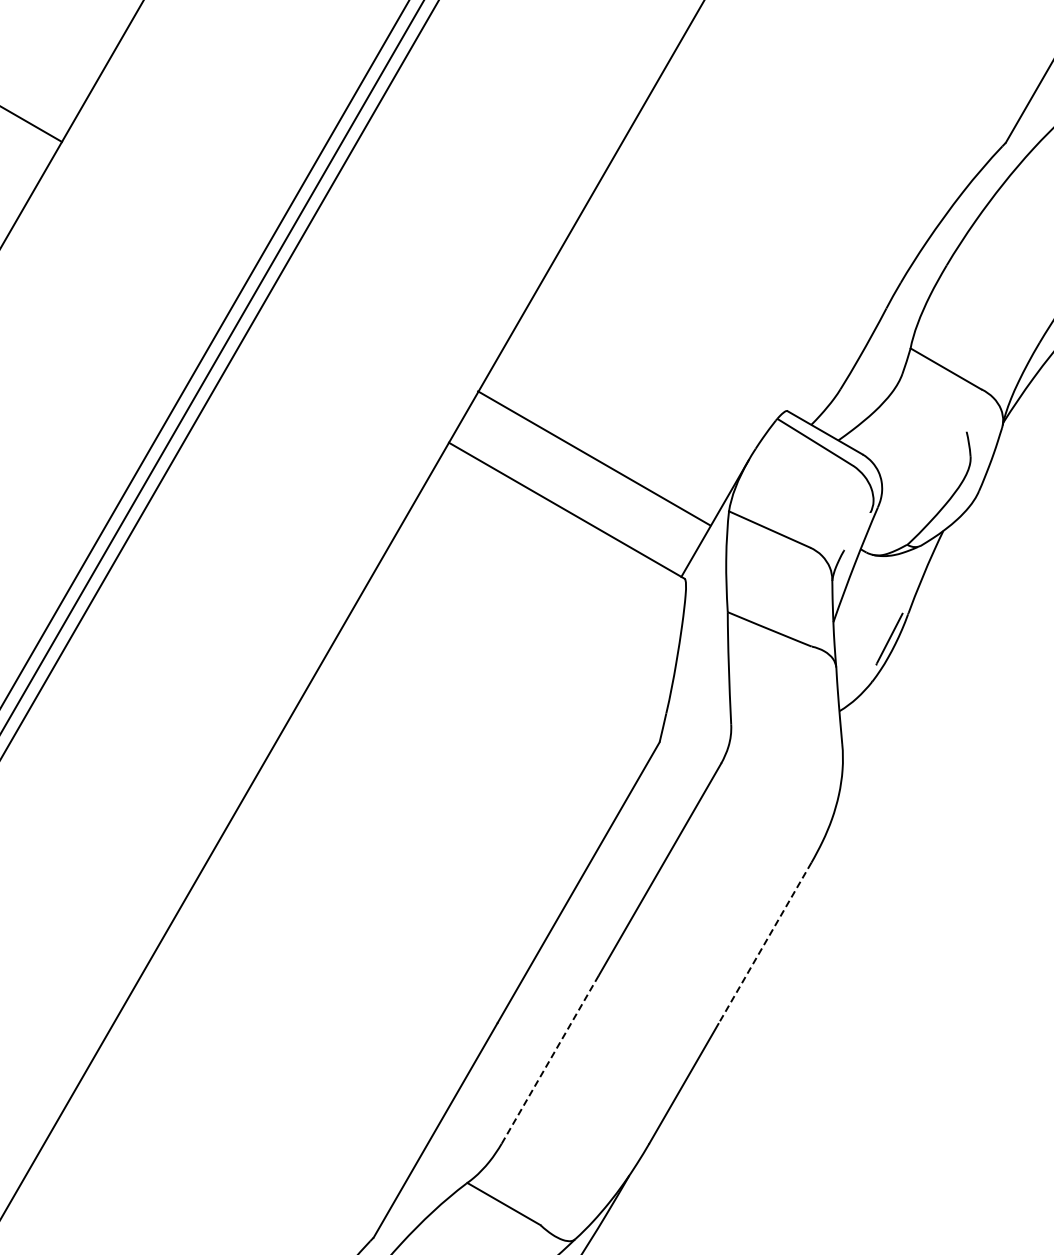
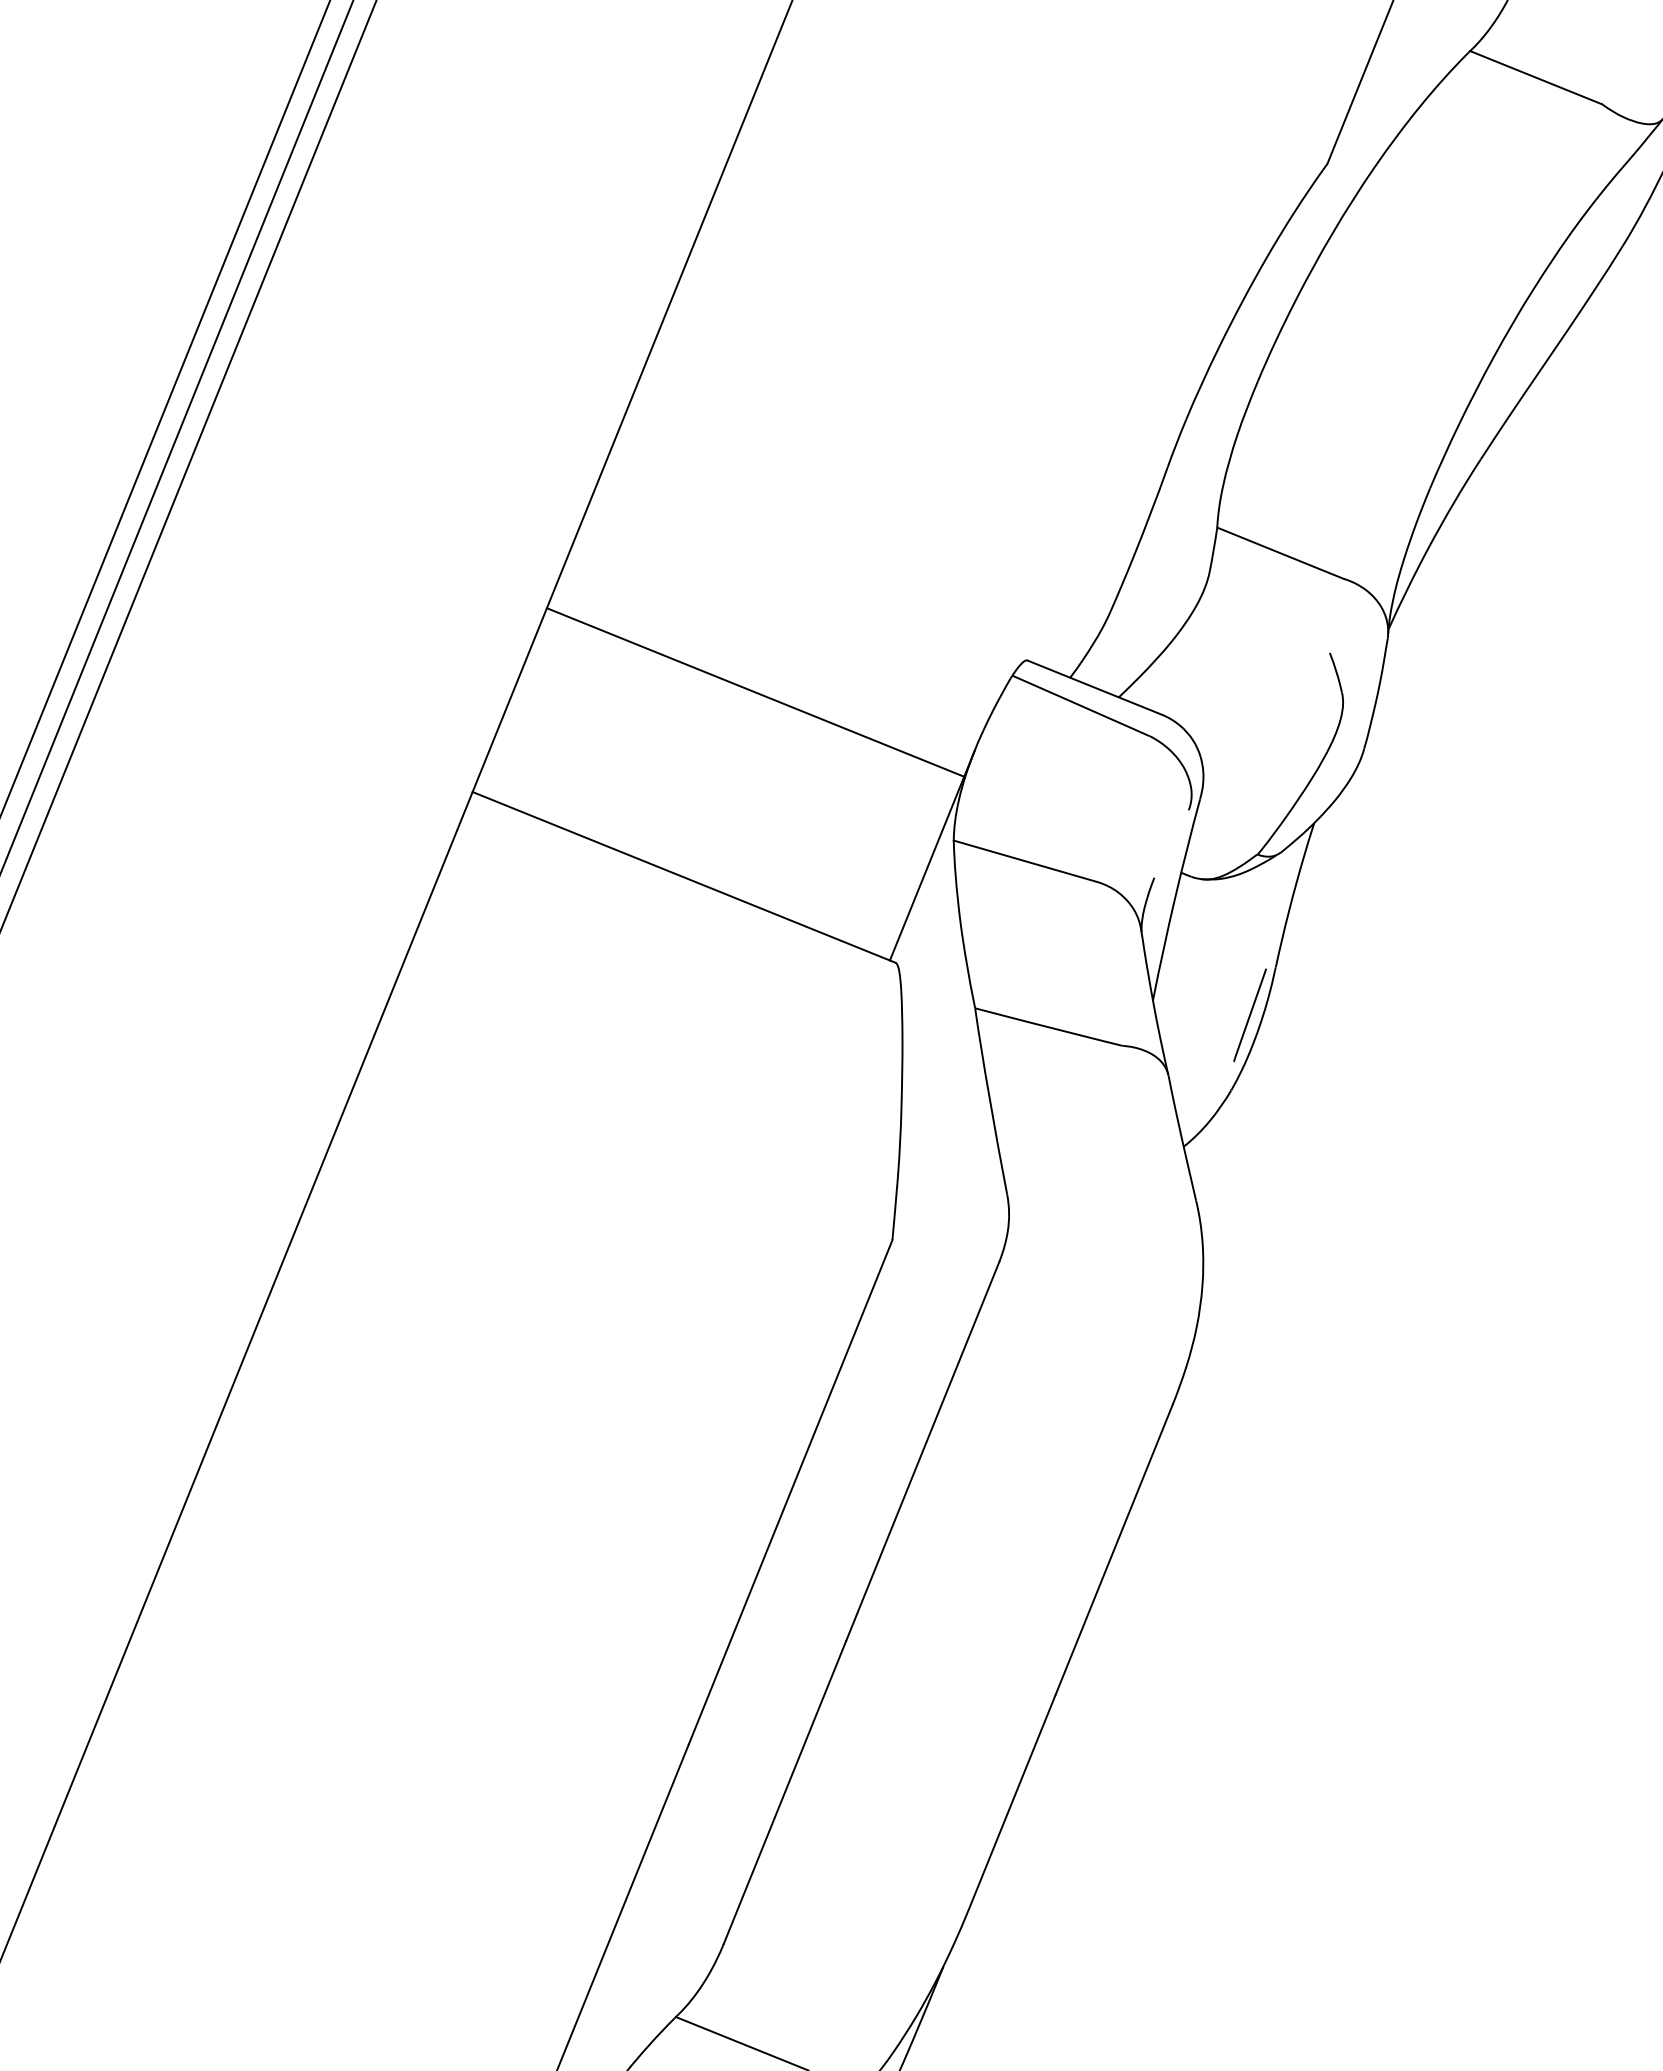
line: (594, 458) -> (755, 692), moved
line: (764, 943) -> (1113, 1549), dashed -> solid
line: (550, 1058) -> (784, 1790), dashed -> solid

